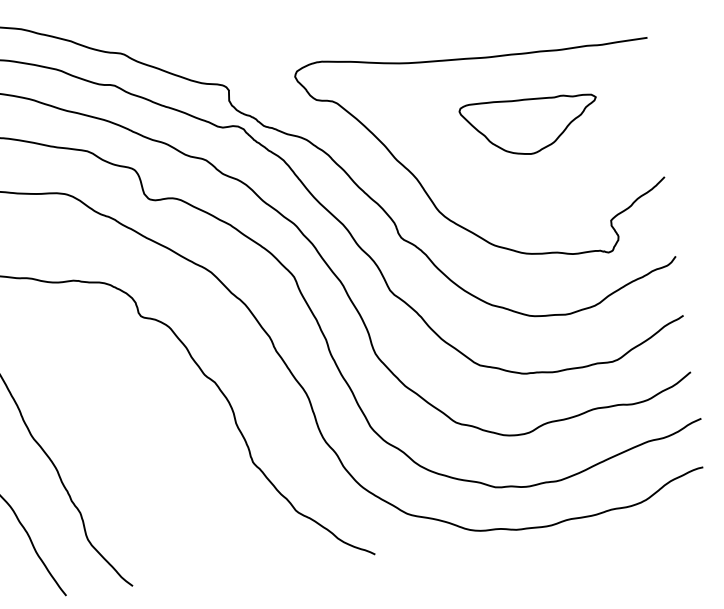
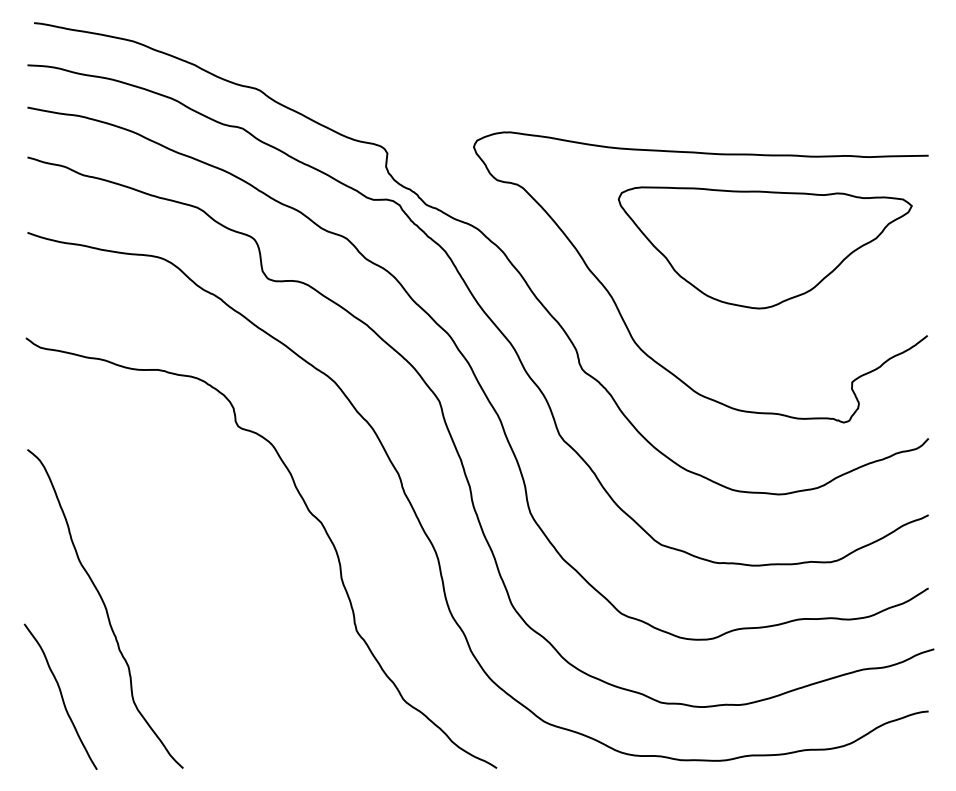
part: (529, 125) -> (764, 247), size x1.67

